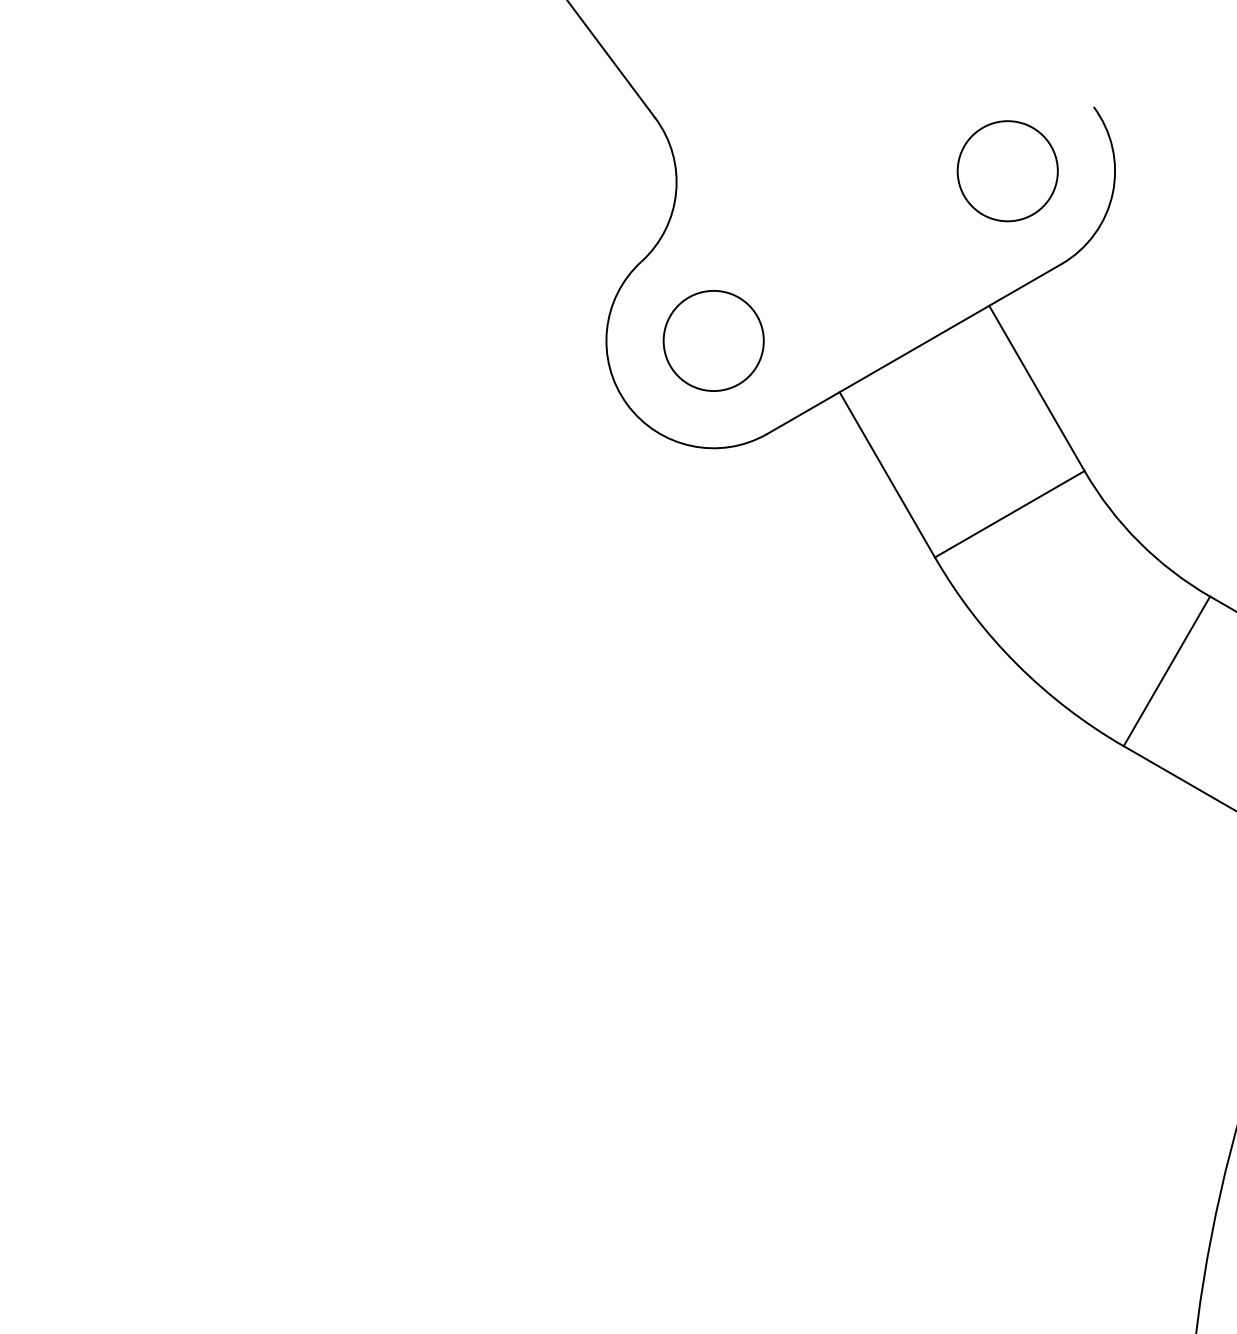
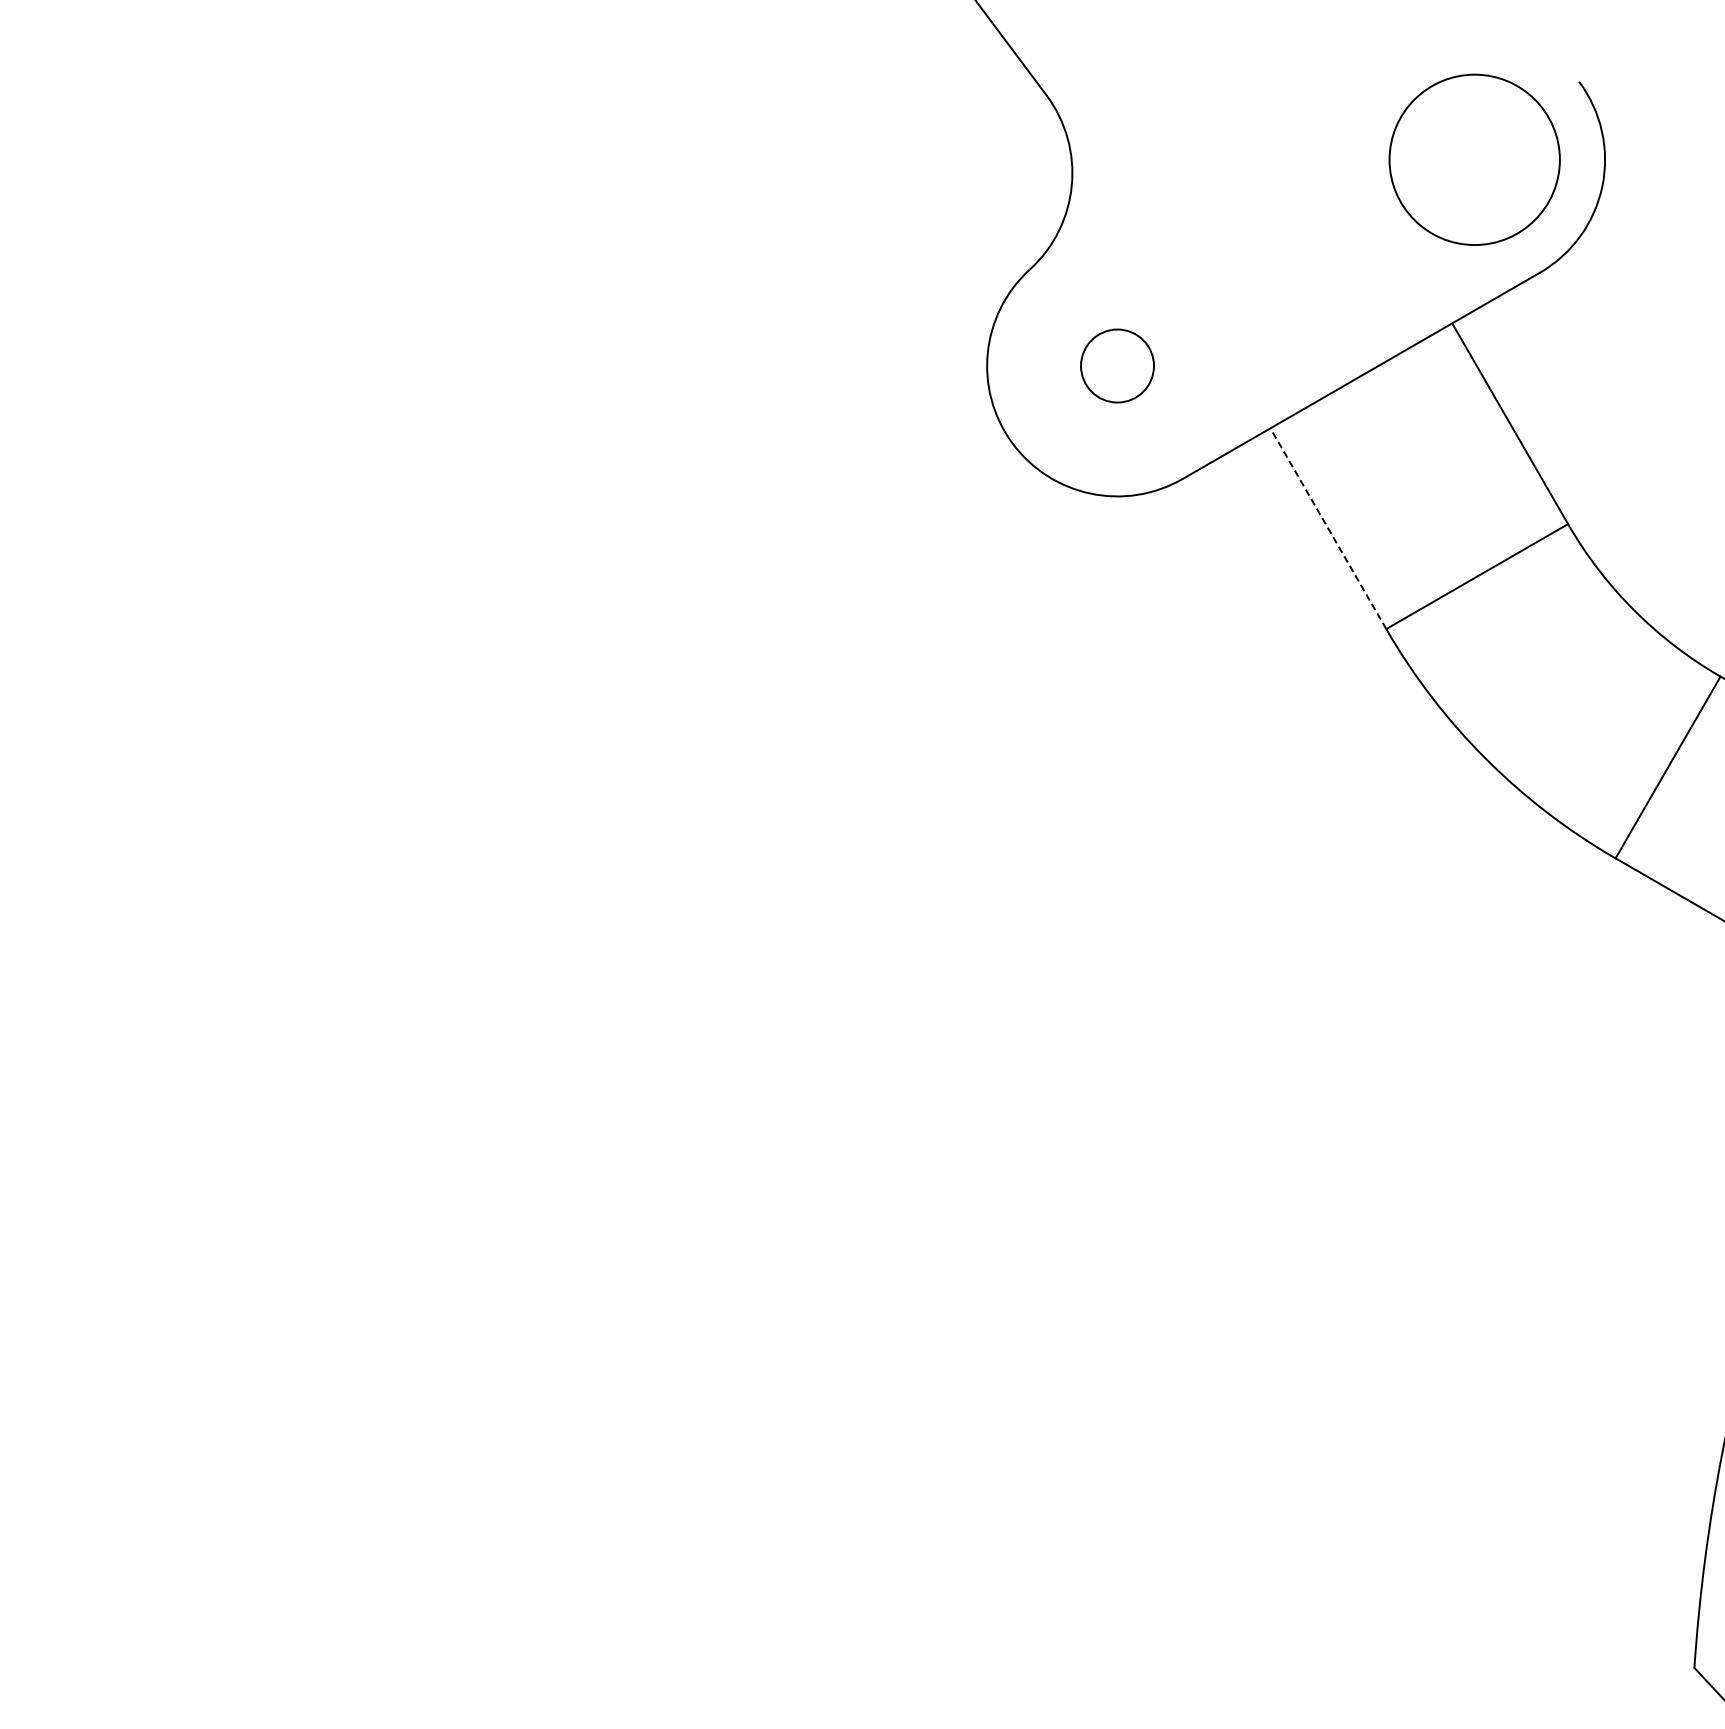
circle: (1007, 170) -> (1474, 159), size x1.4
circle: (713, 340) -> (1117, 365), size x0.6
line: (887, 474) -> (1328, 528), solid -> dashed

